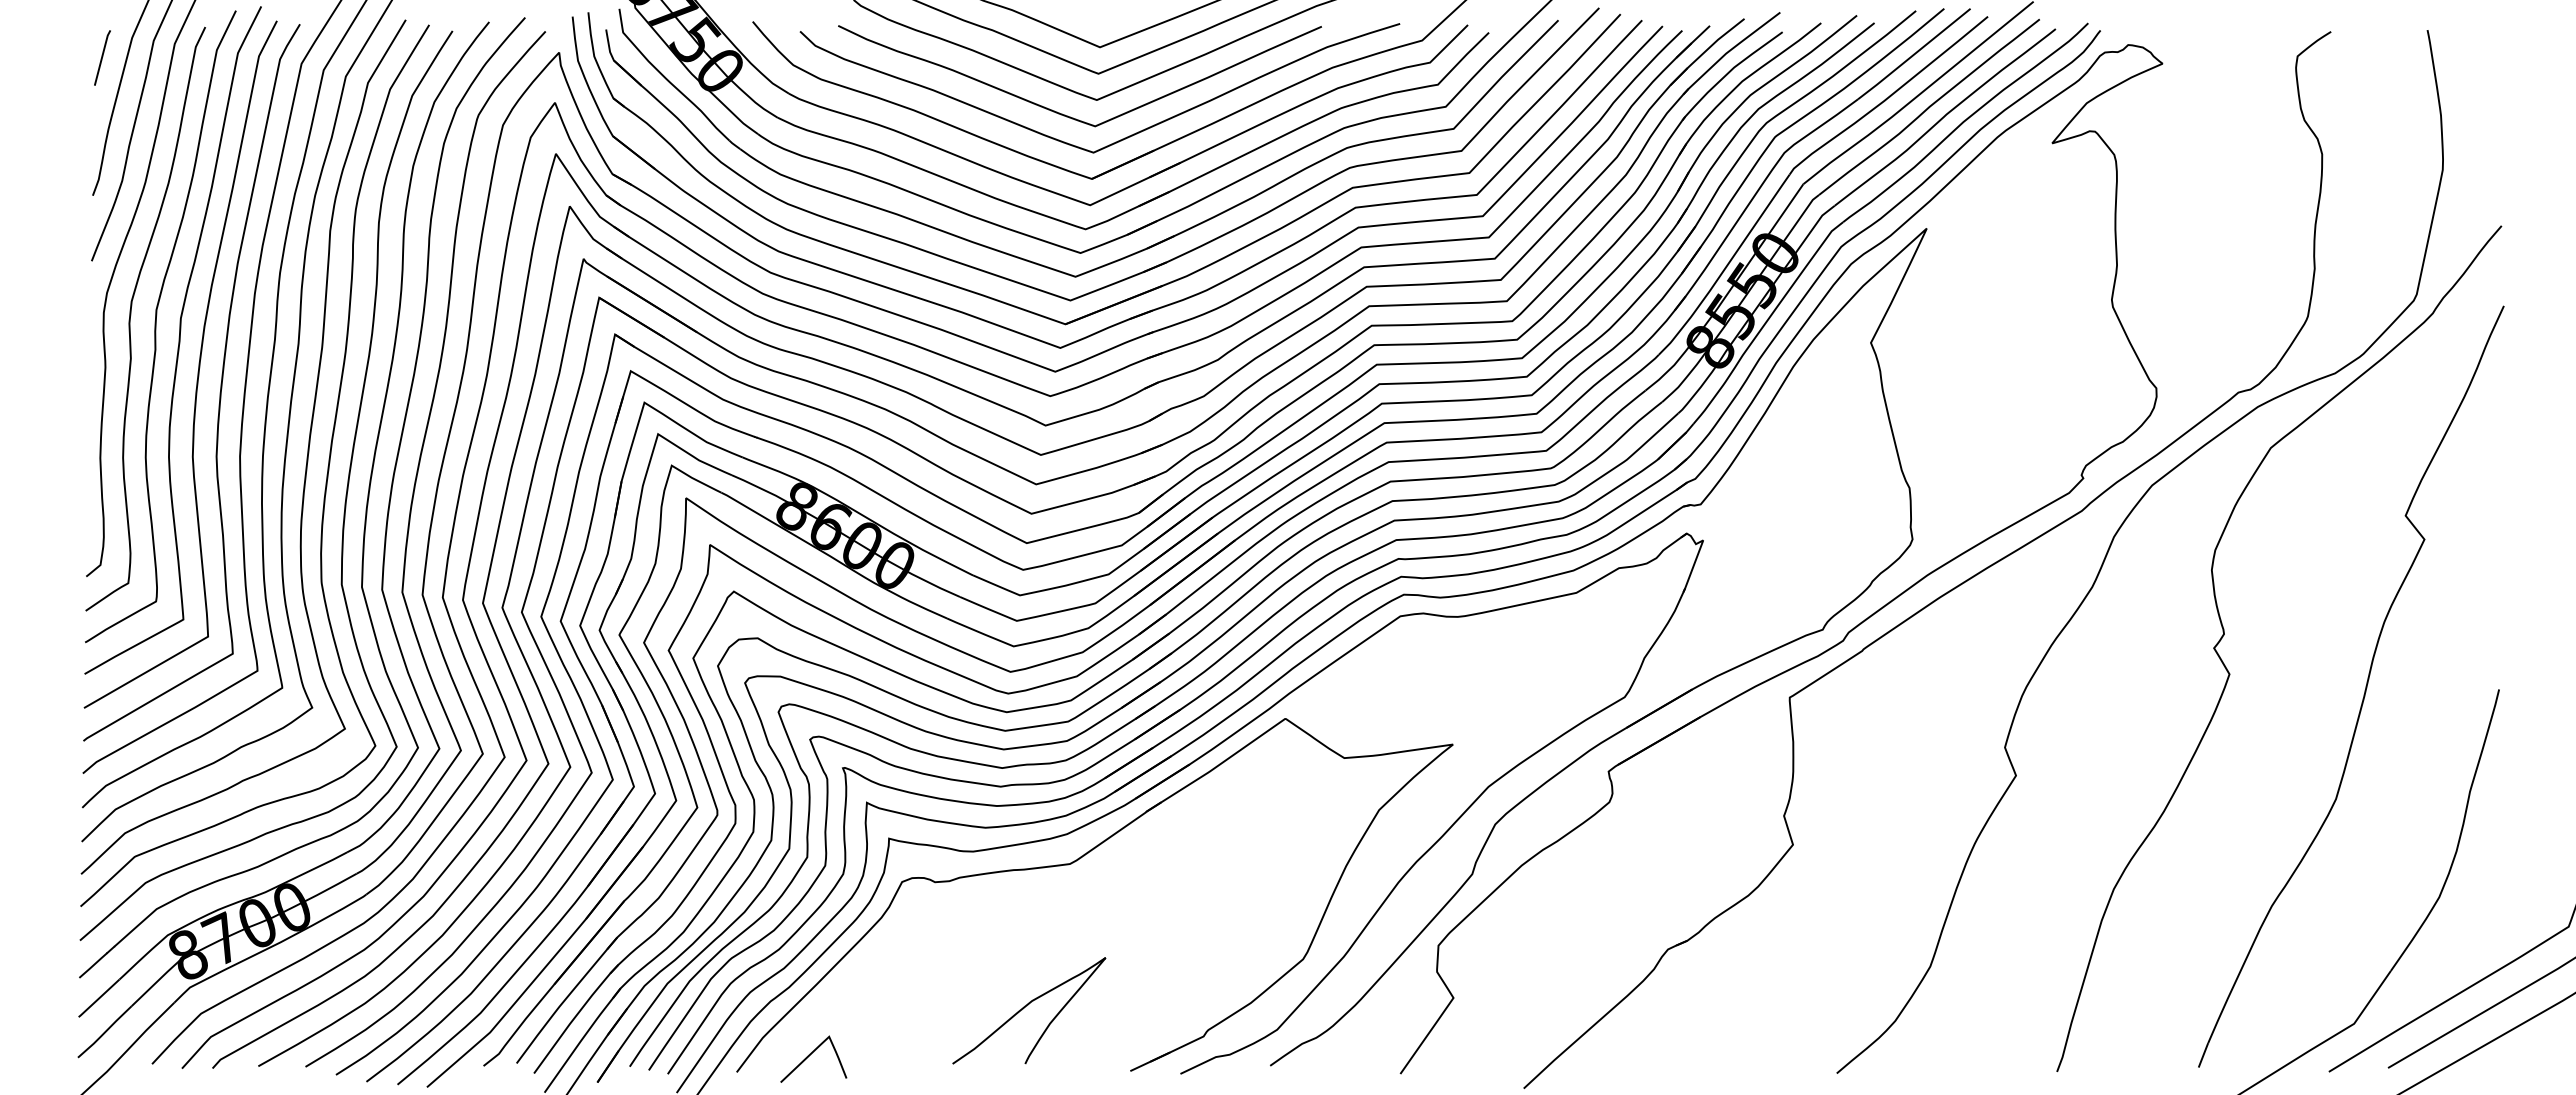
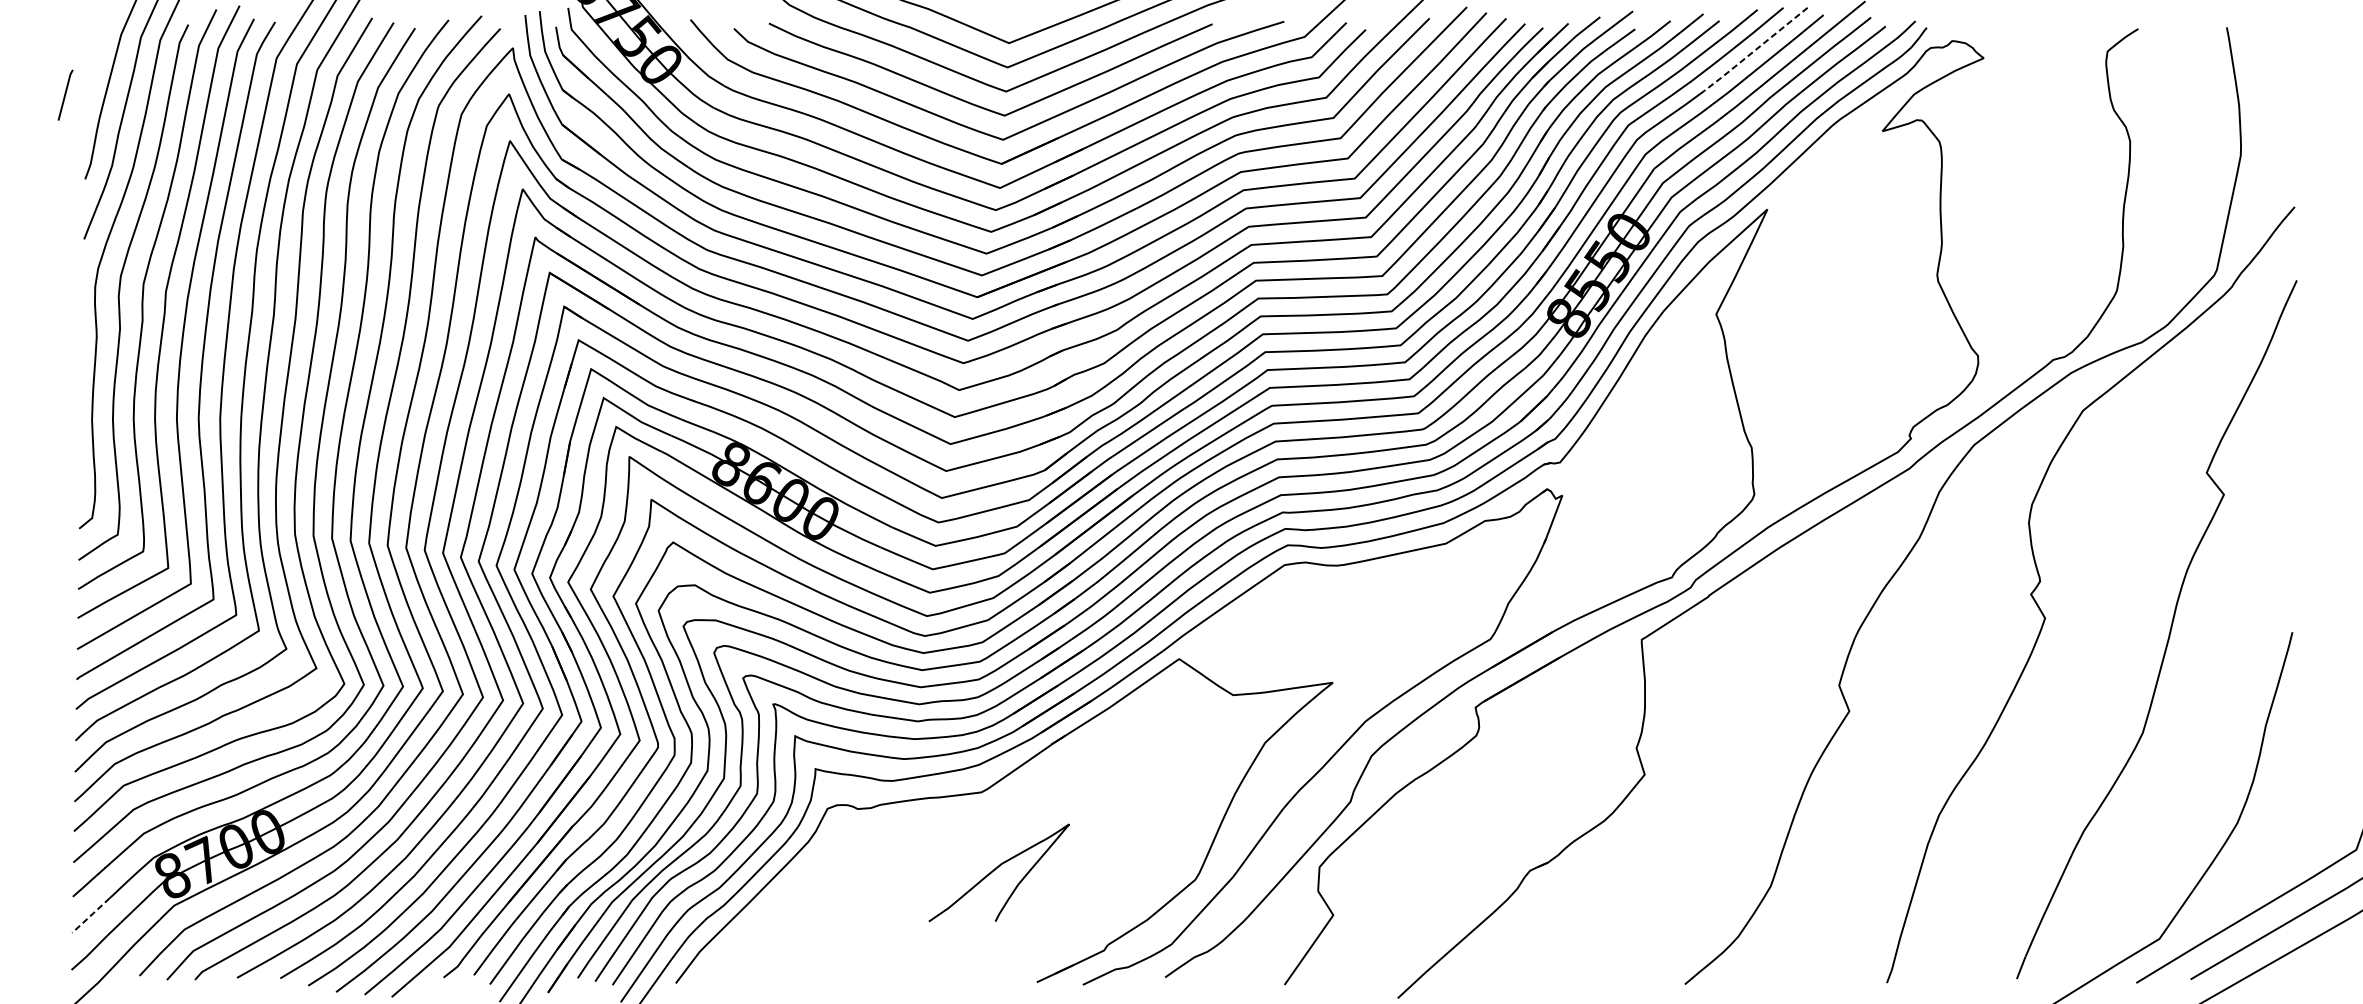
line: (1913, 55) -> (1755, 50), solid -> dashed
line: (102, 57) -> (65, 94), moved
line: (99, 998) -> (91, 915), solid -> dashed
curve: (1026, 1006) -> (996, 868), moved
curve: (810, 1055) -> (743, 967), removed

